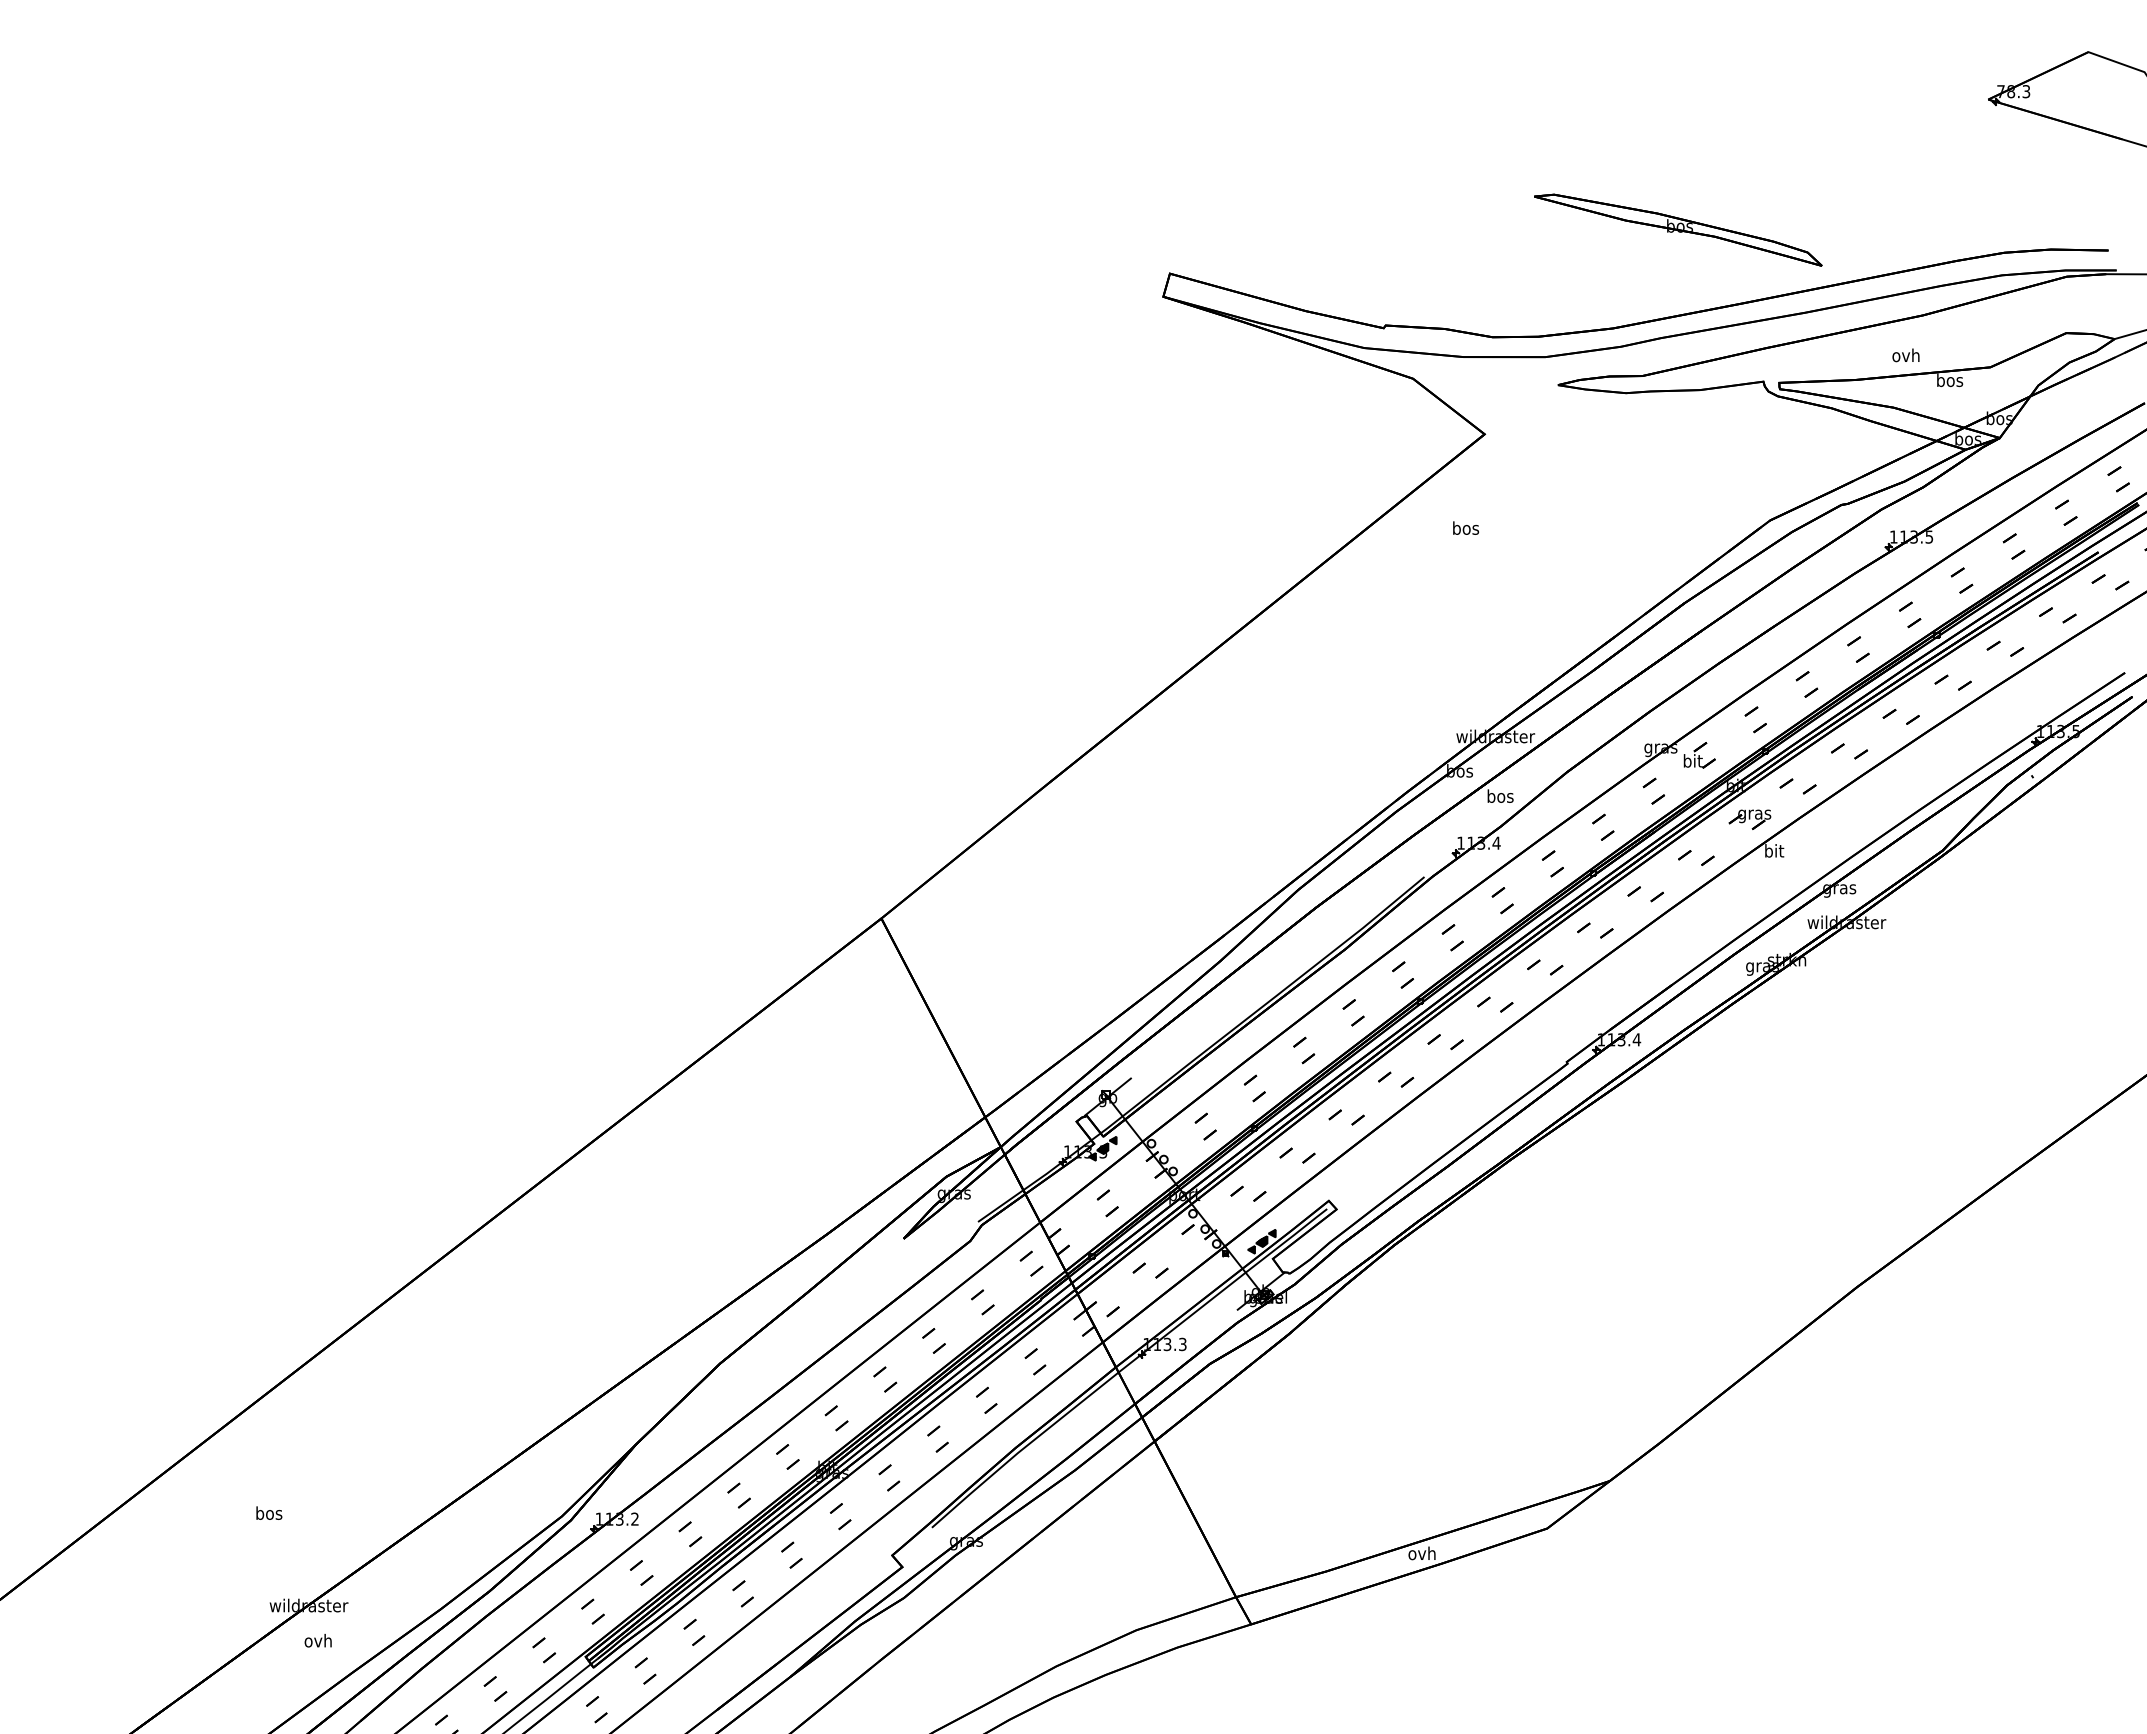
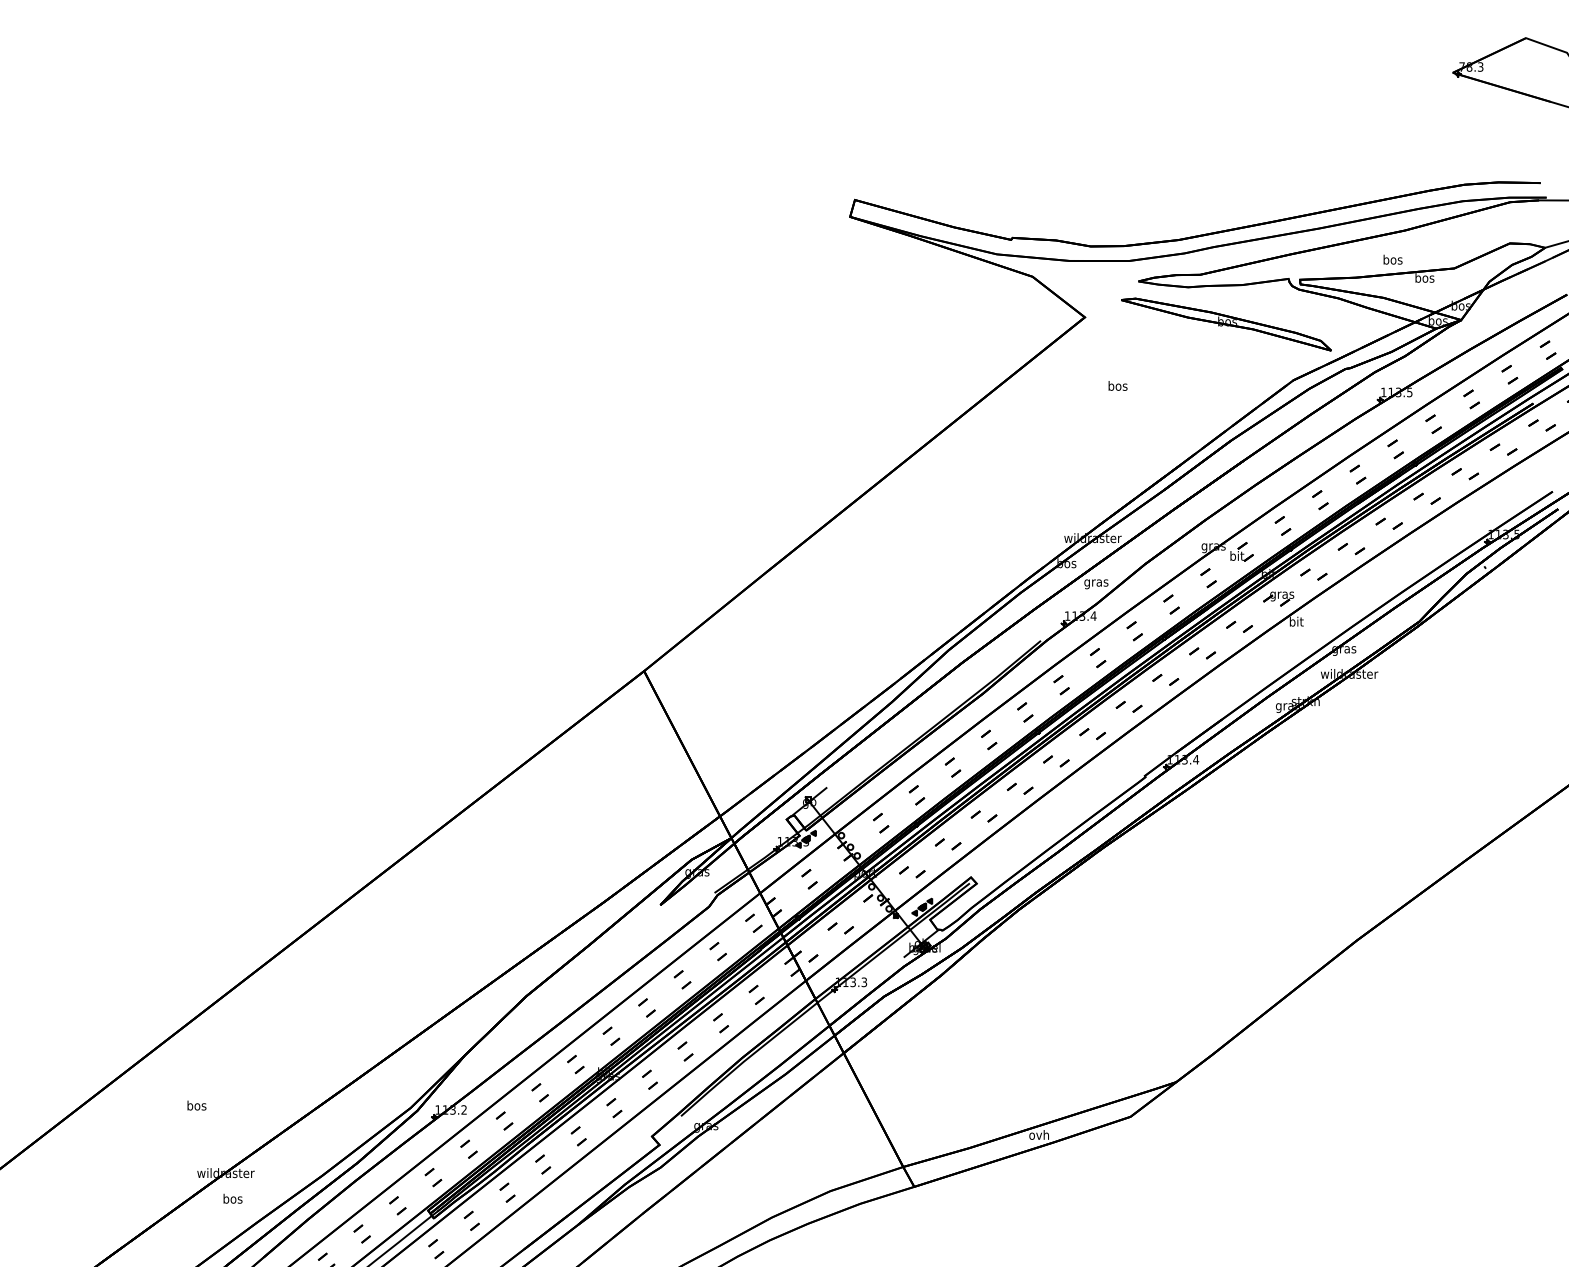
part: (1678, 229) -> (1226, 324), moved
text: (1905, 355) -> (1392, 259), ovh -> bos
text: (1466, 527) -> (1118, 385), moved
text: (1499, 797) -> (1095, 582), bos -> gras
text: (317, 1640) -> (232, 1198), ovh -> bos

